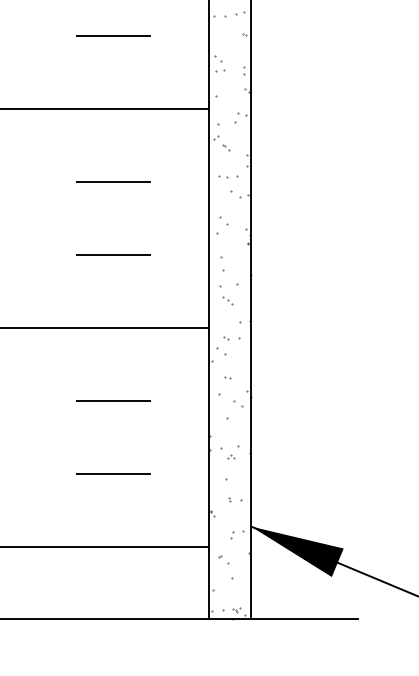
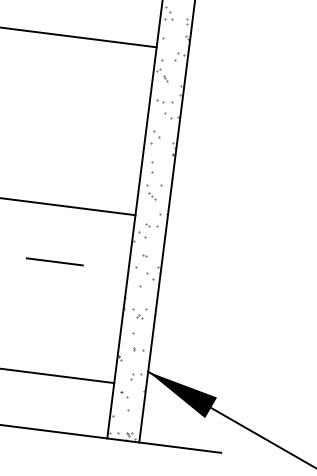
line: (113, 181) -> (76, 93), removed
line: (112, 254) -> (68, 149), removed
line: (112, 473) -> (47, 317), removed

